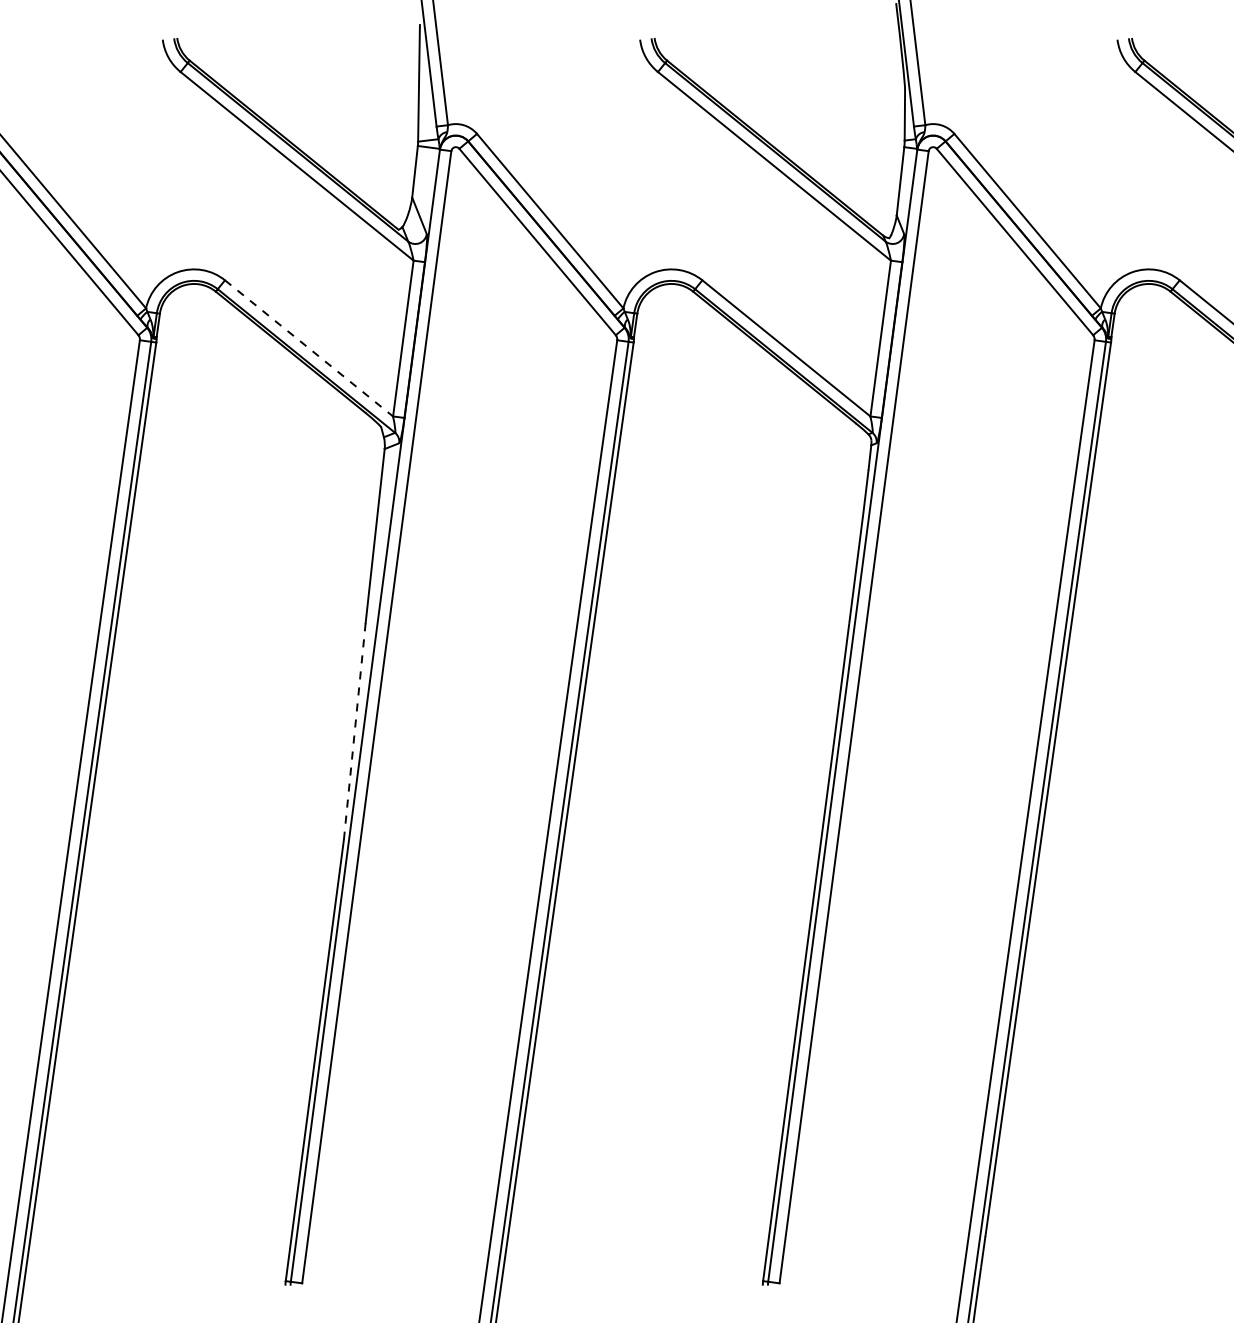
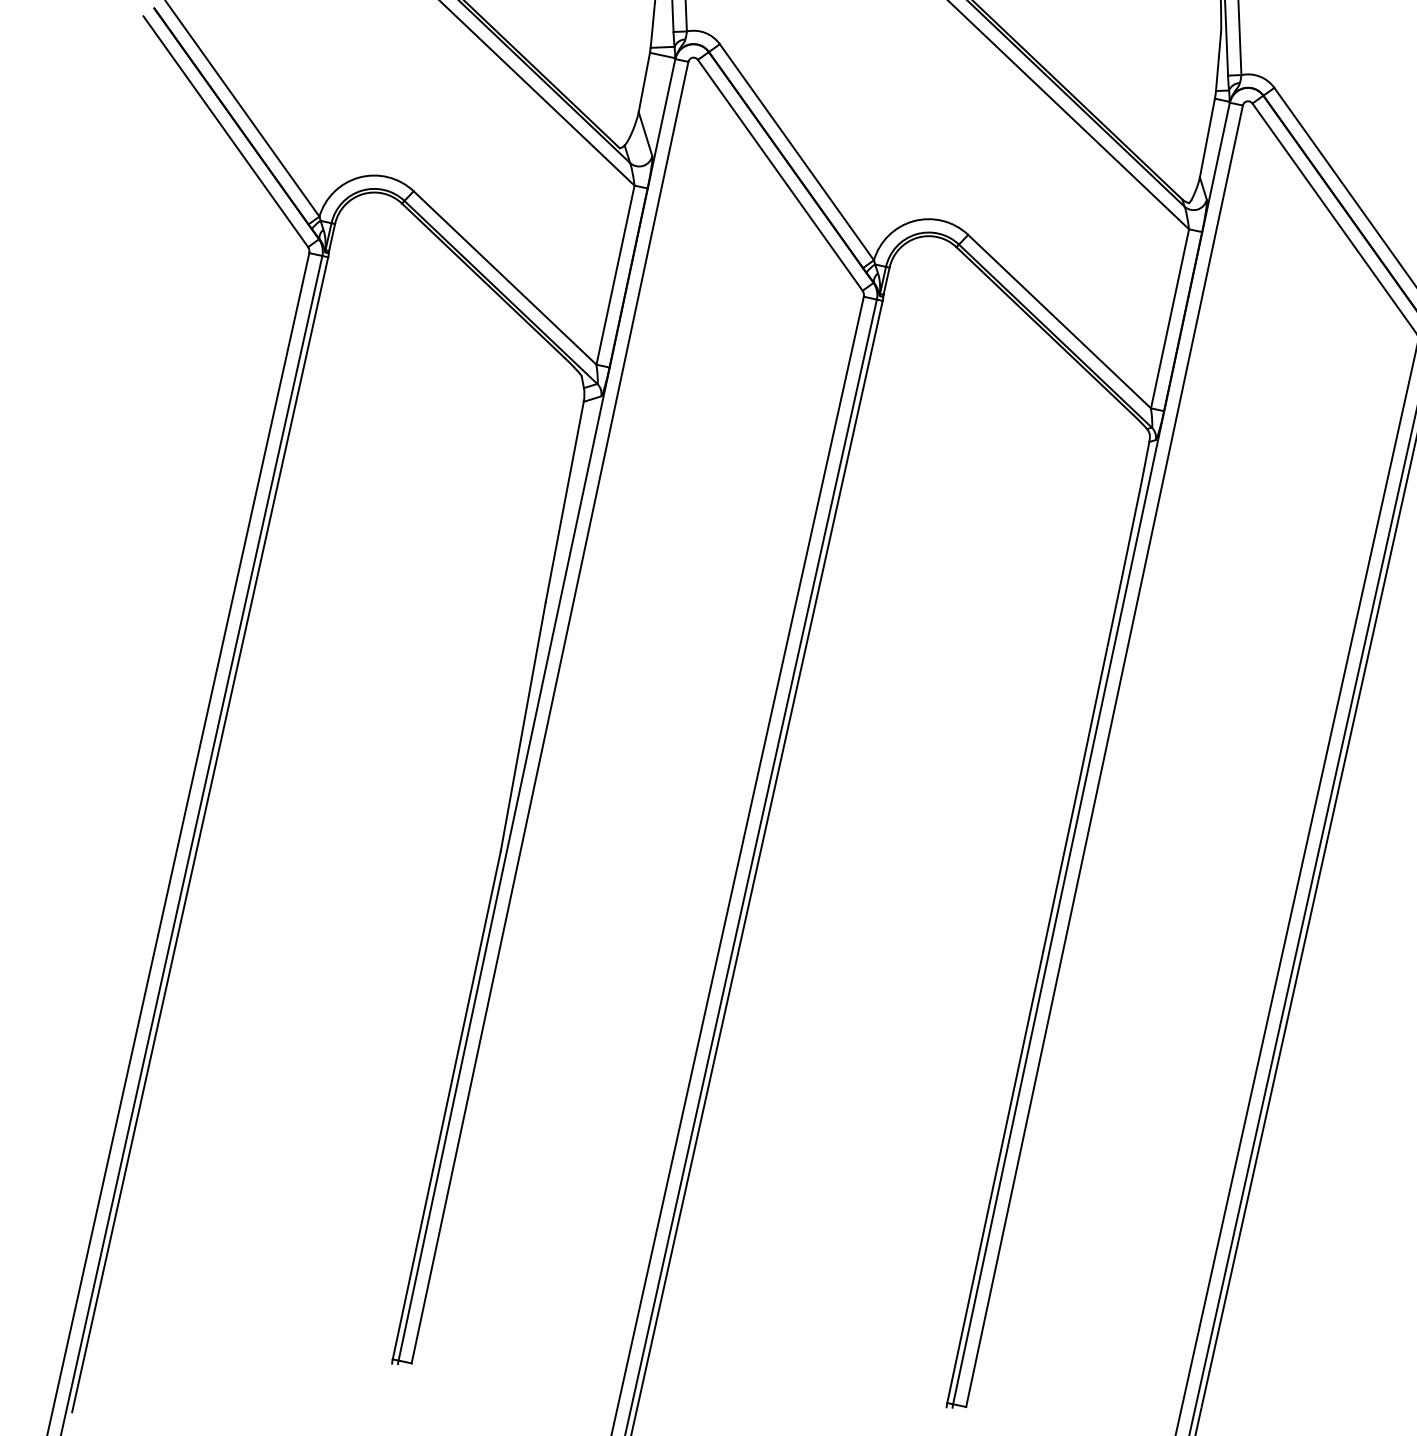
line: (309, 348) -> (505, 278), dashed -> solid
line: (354, 731) -> (522, 727), dashed -> solid

